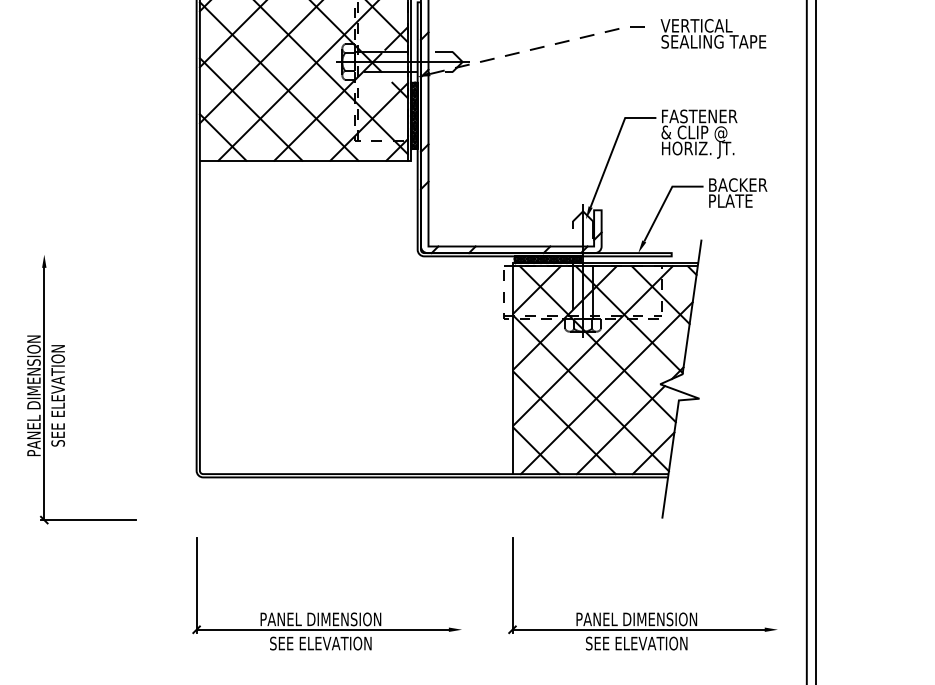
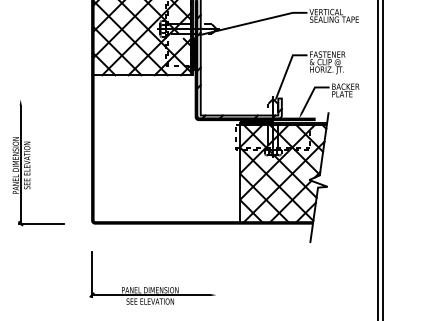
line: (543, 45) -> (254, 21), dashed -> solid
part: (65, 389) -> (30, 162), moved
part: (639, 613) -> (299, 287), removed

